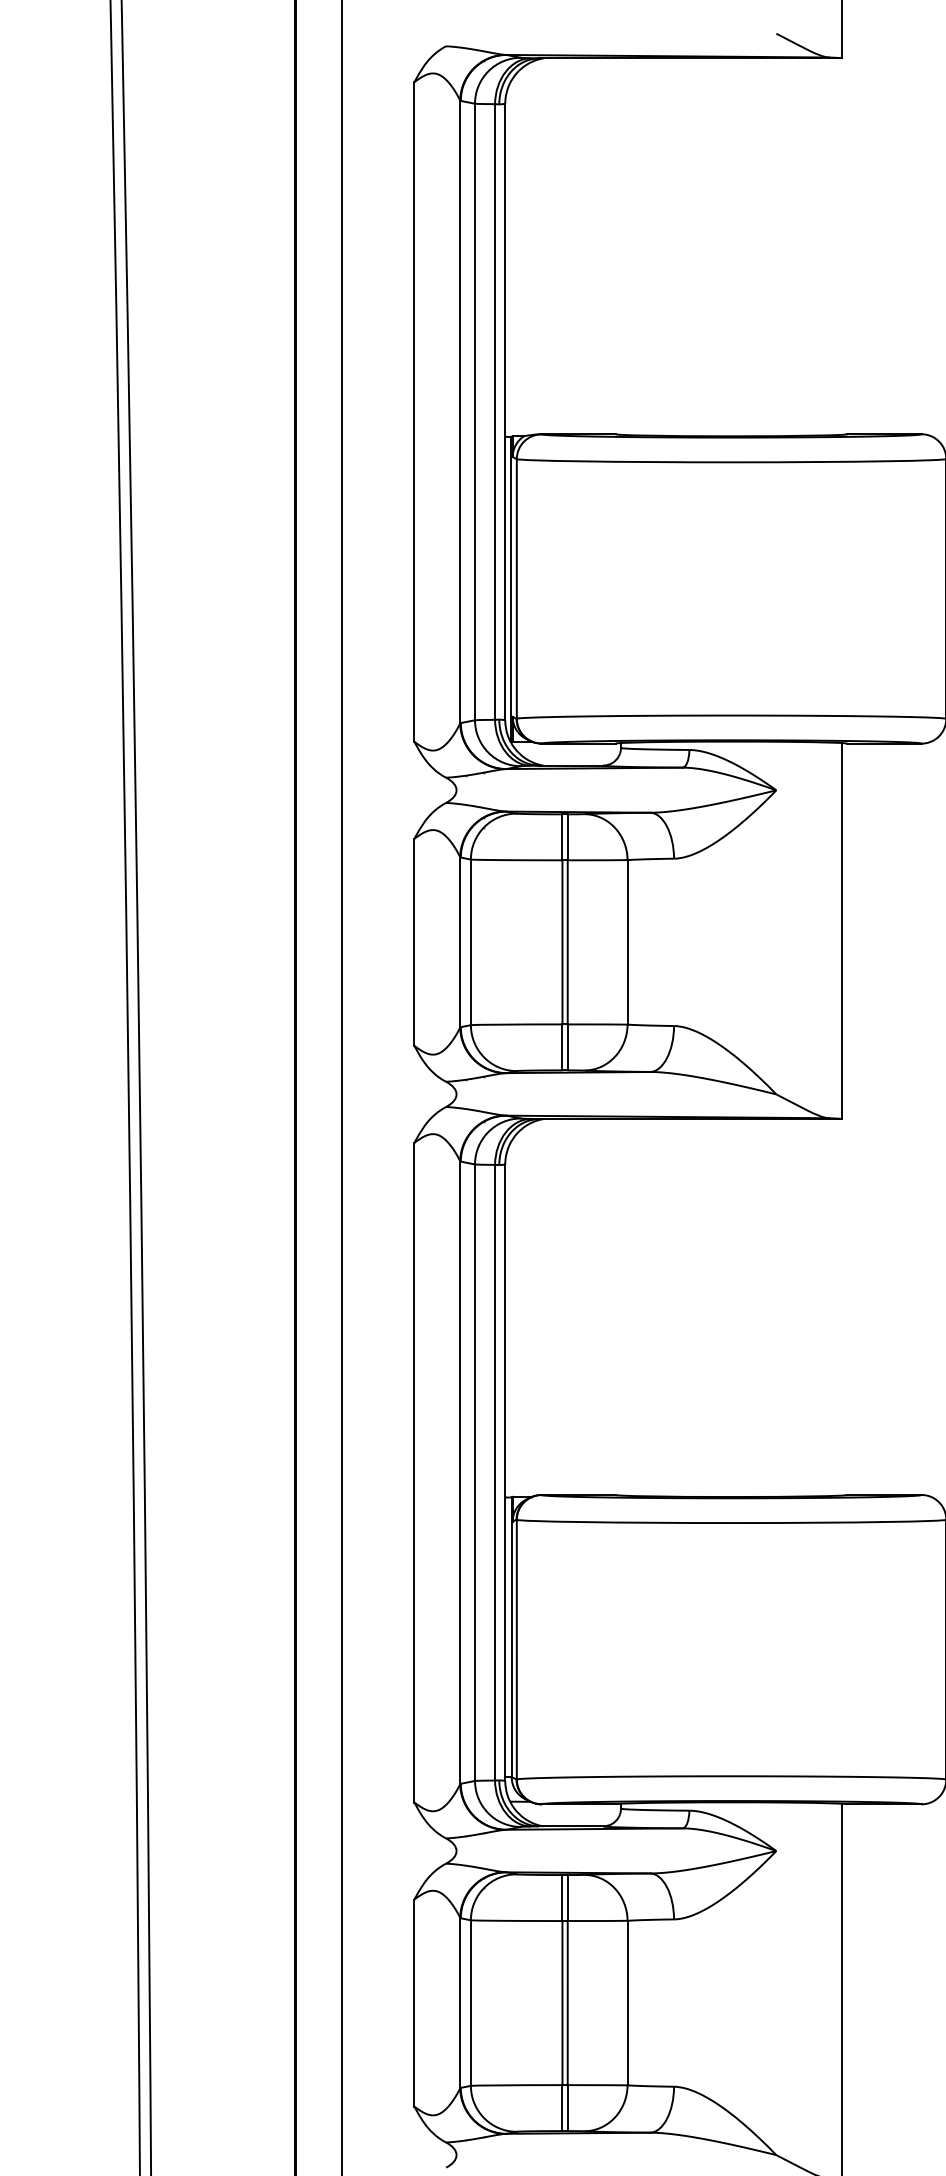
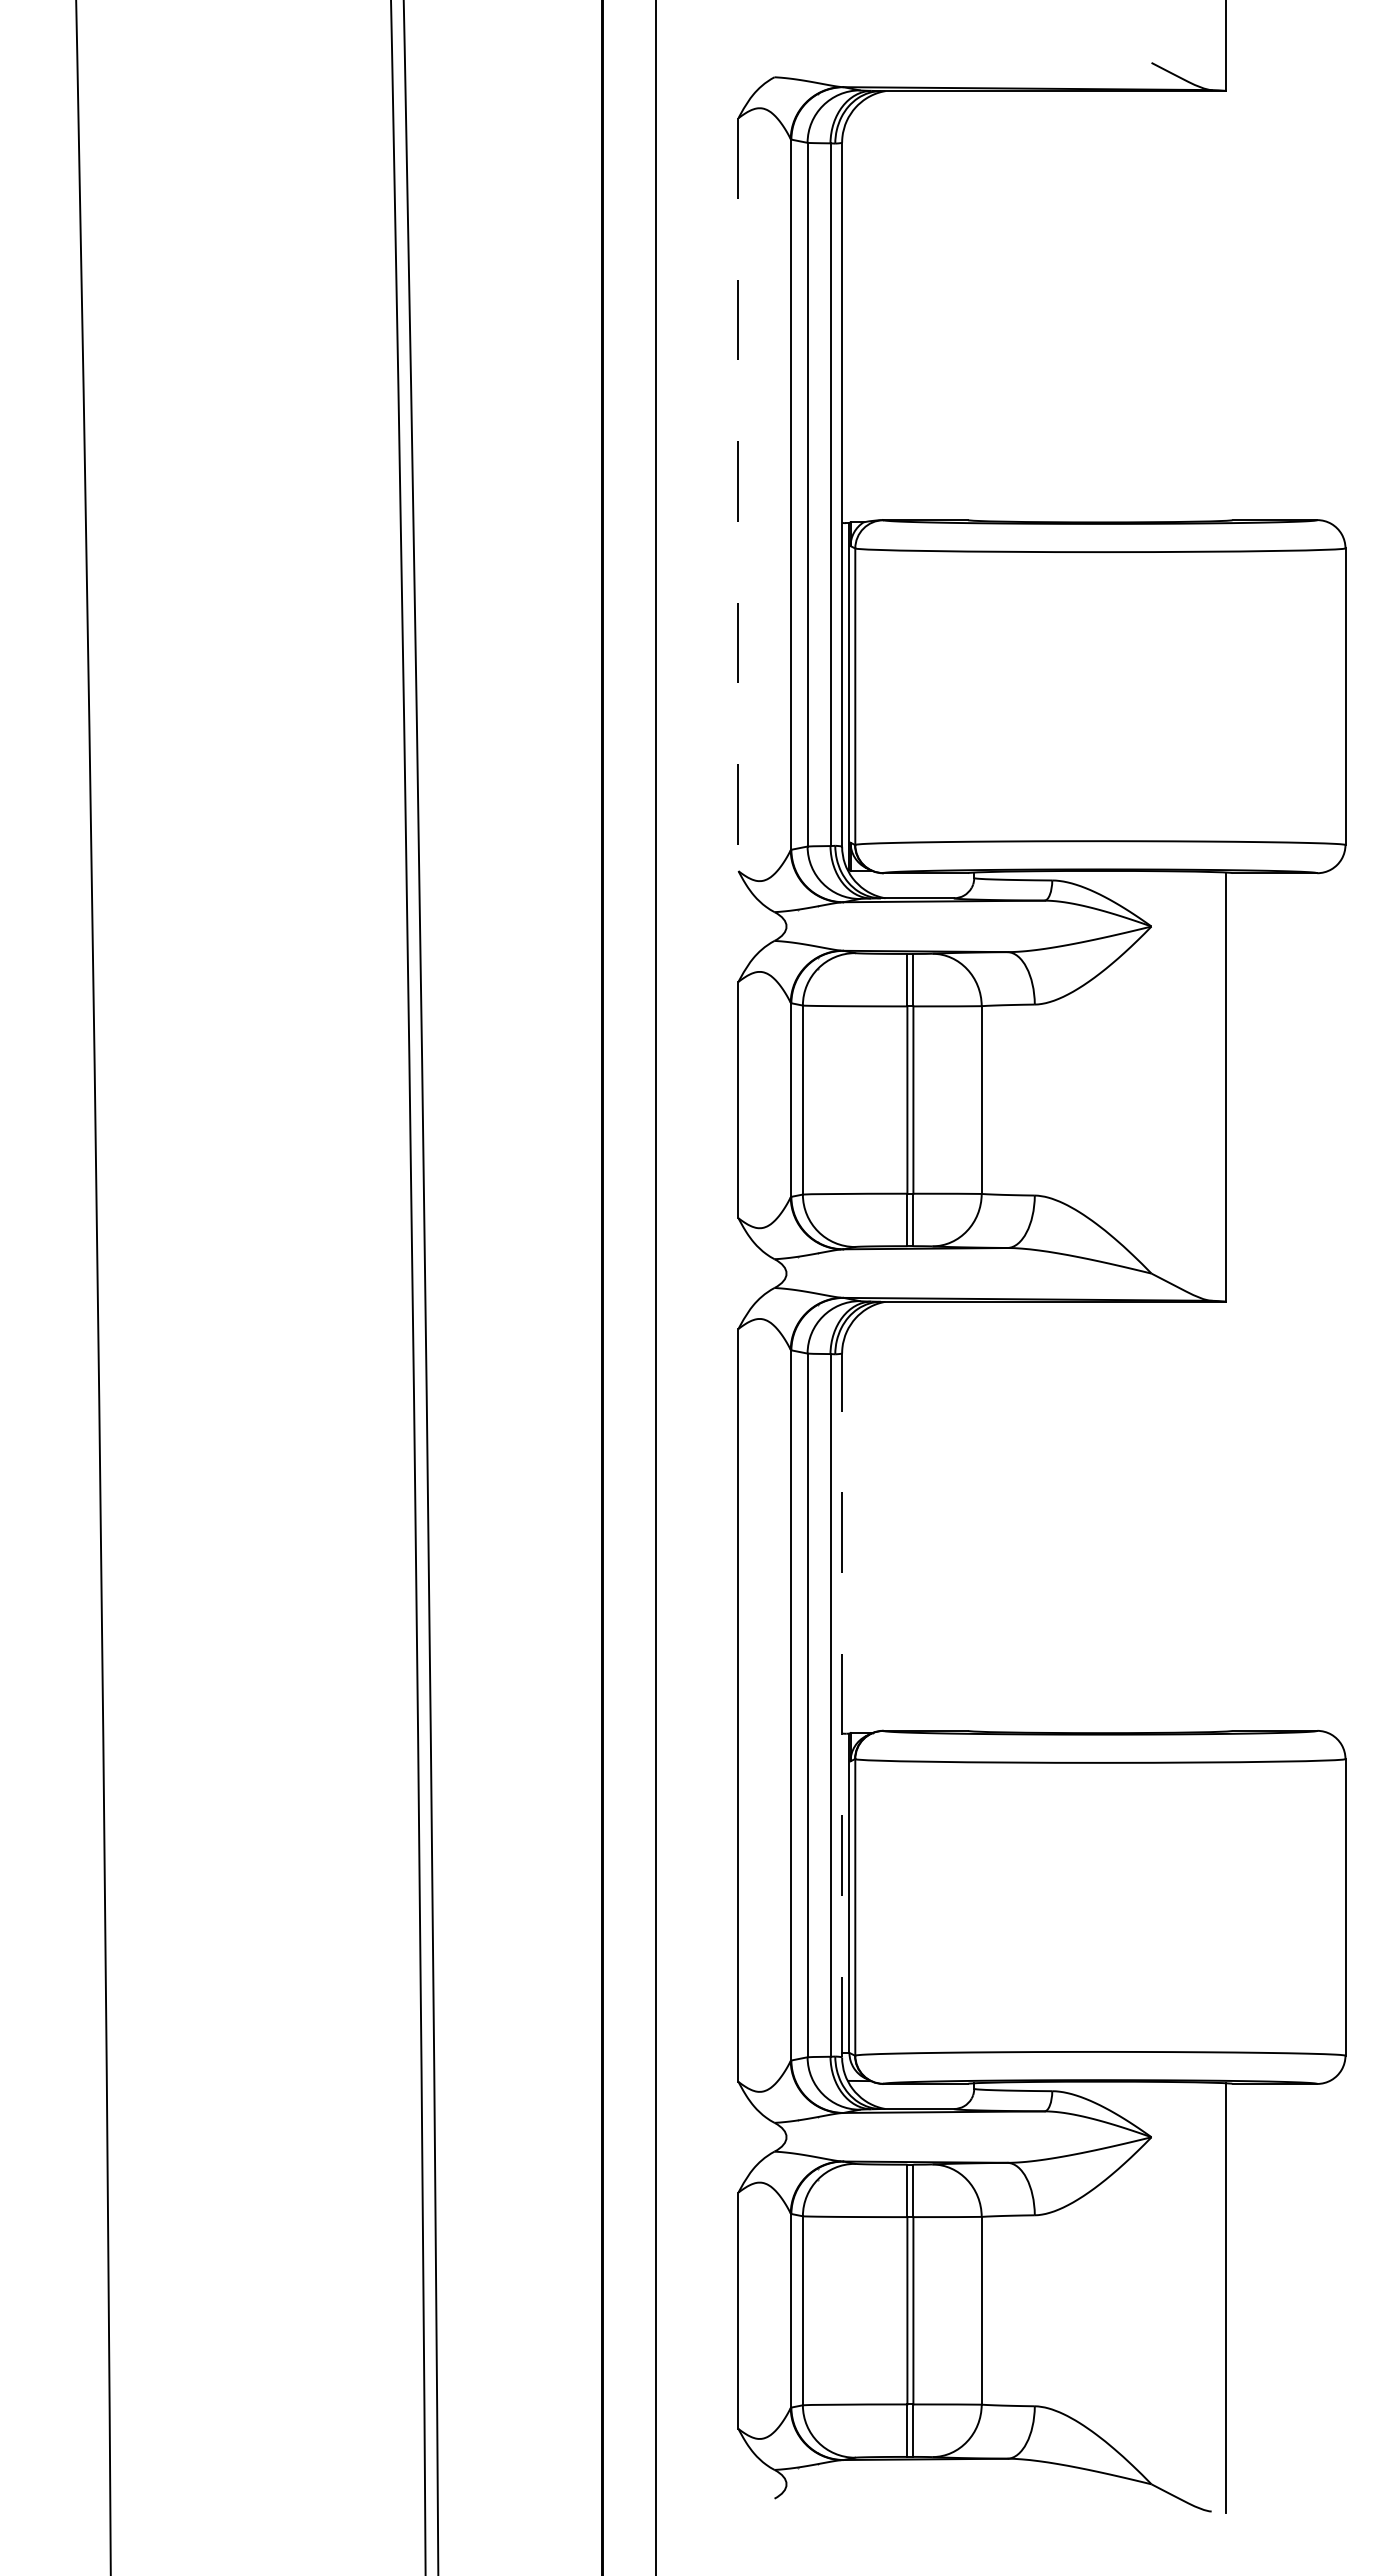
line: (414, 412) -> (738, 495), solid -> dashed
line: (505, 1471) -> (842, 1704), solid -> dashed

